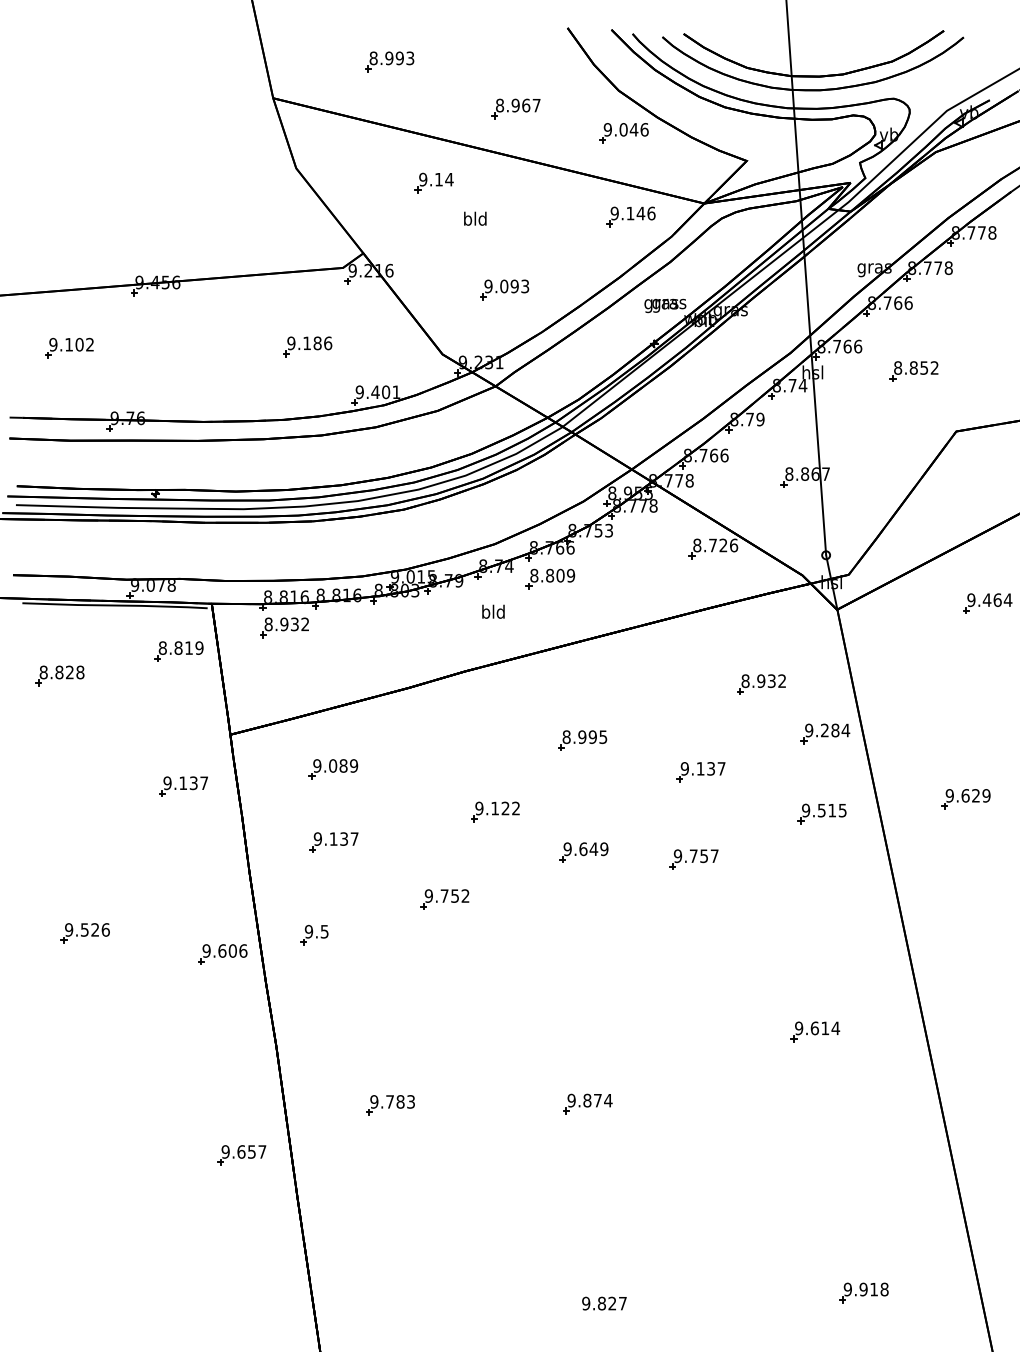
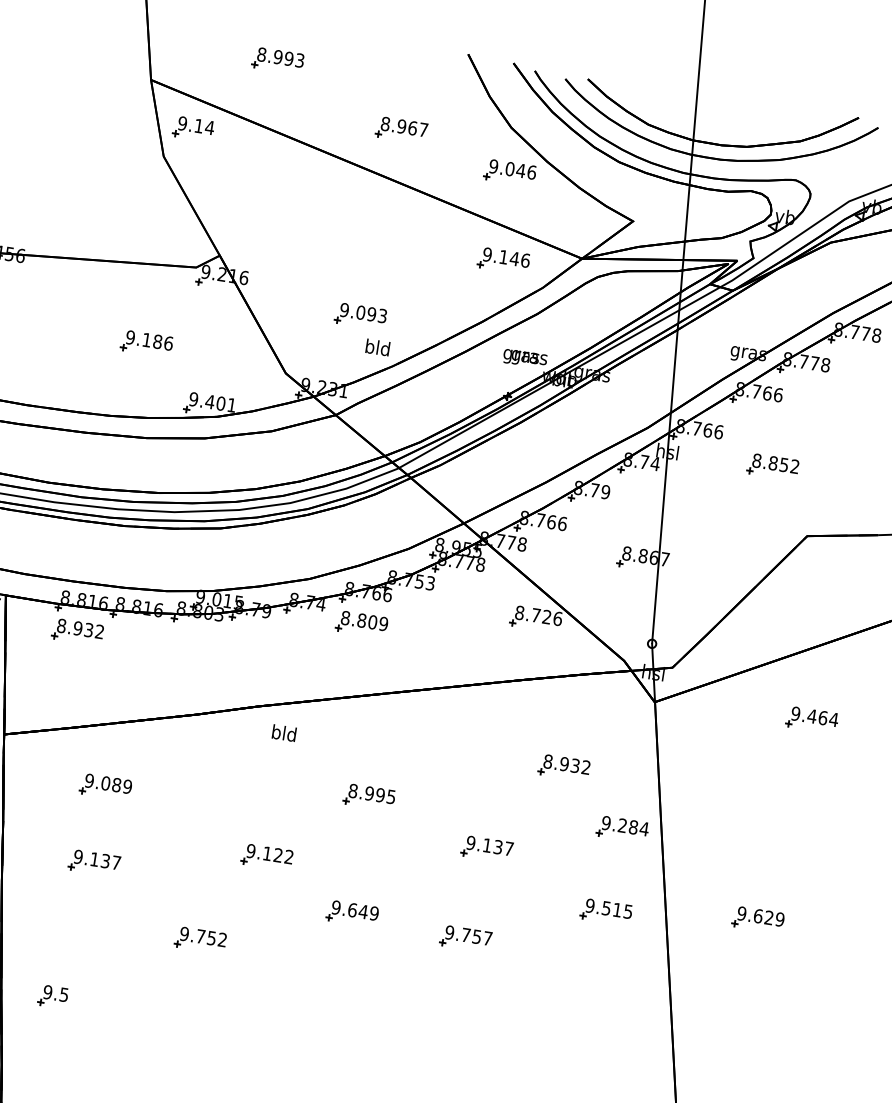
part: (433, 182) -> (192, 128), moved
text: (475, 218) -> (378, 347), moved
text: (493, 611) -> (284, 732), moved
part: (314, 935) -> (53, 997), moved

